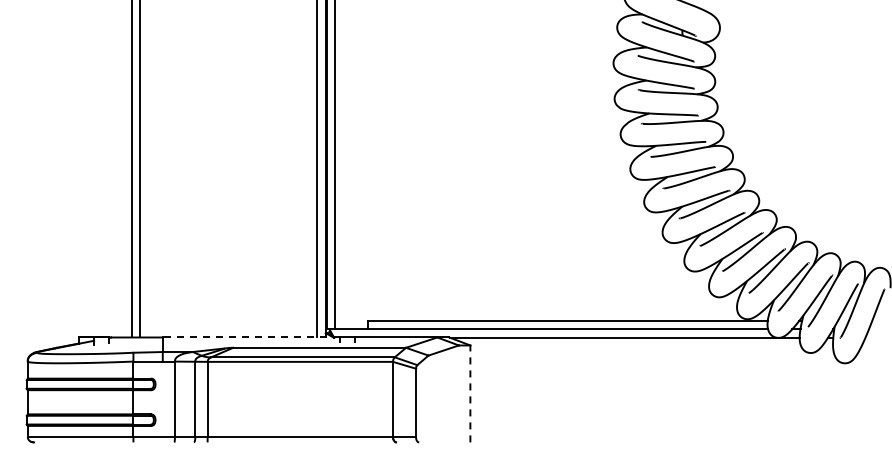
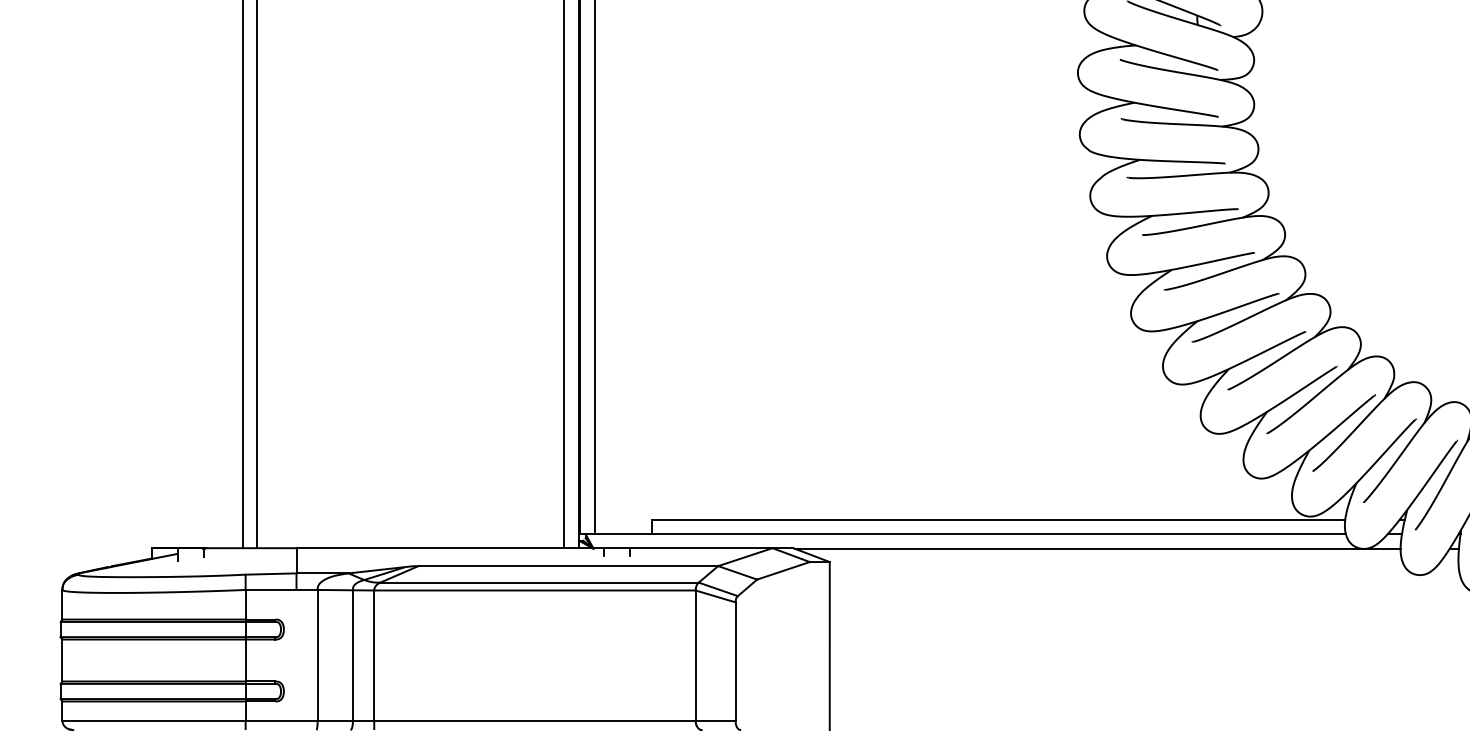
line: (251, 337) -> (450, 548), dashed -> solid
line: (470, 393) -> (829, 645), dashed -> solid

